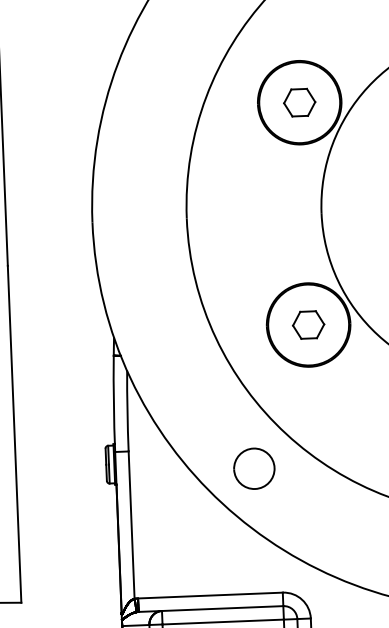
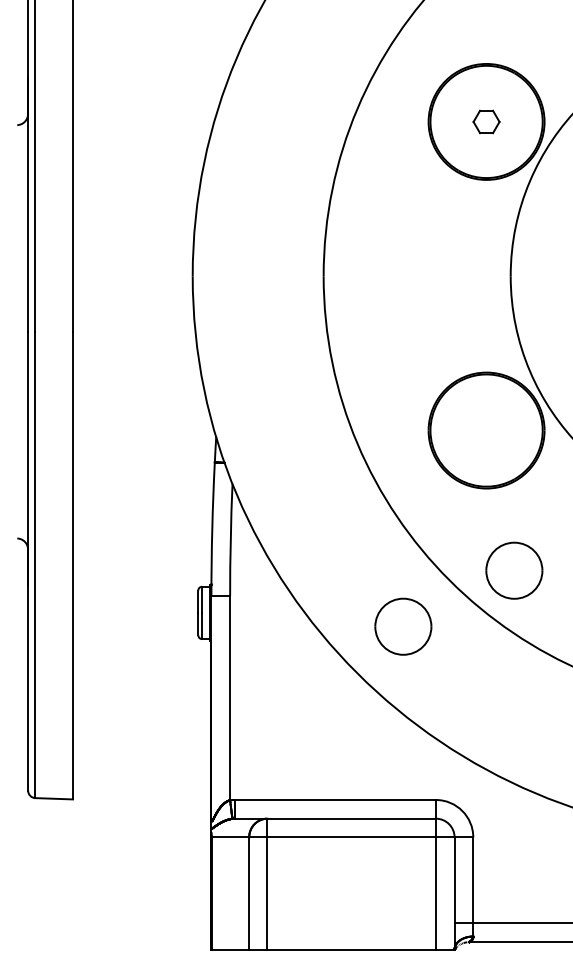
part: (299, 102) -> (486, 121), size x0.6
part: (308, 324) -> (486, 430), removed
part: (332, 425) -> (514, 570), added

